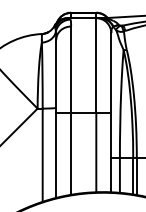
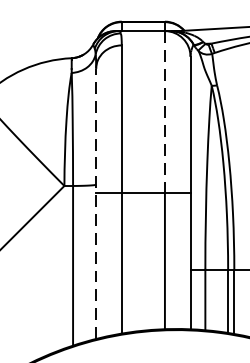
line: (96, 65) -> (165, 112), solid -> dashed
line: (56, 119) -> (96, 204), solid -> dashed

